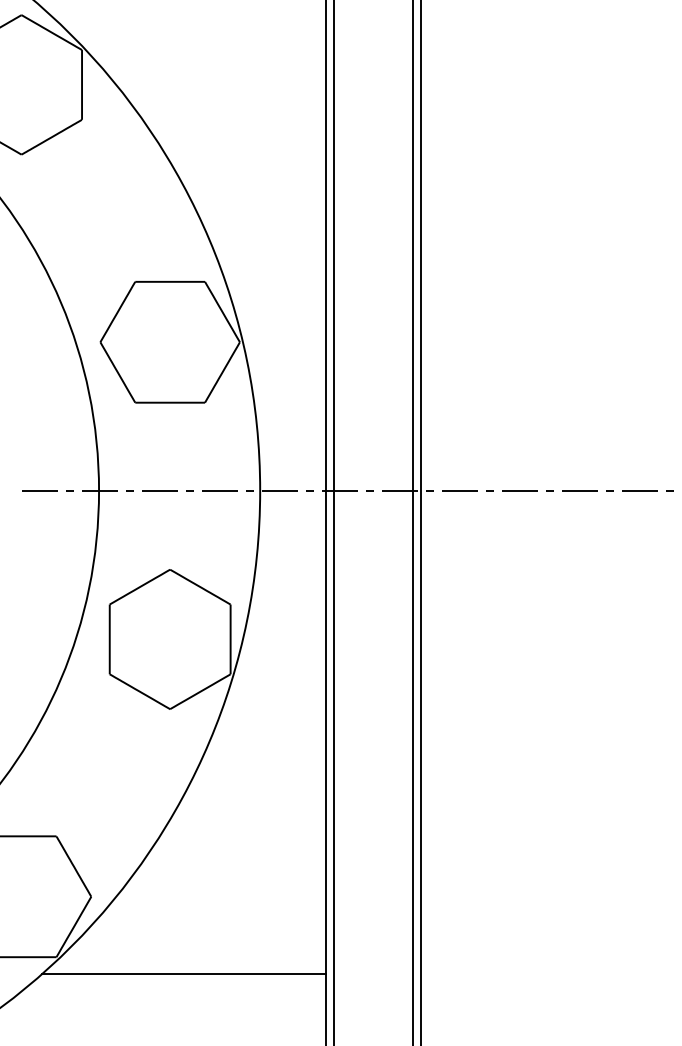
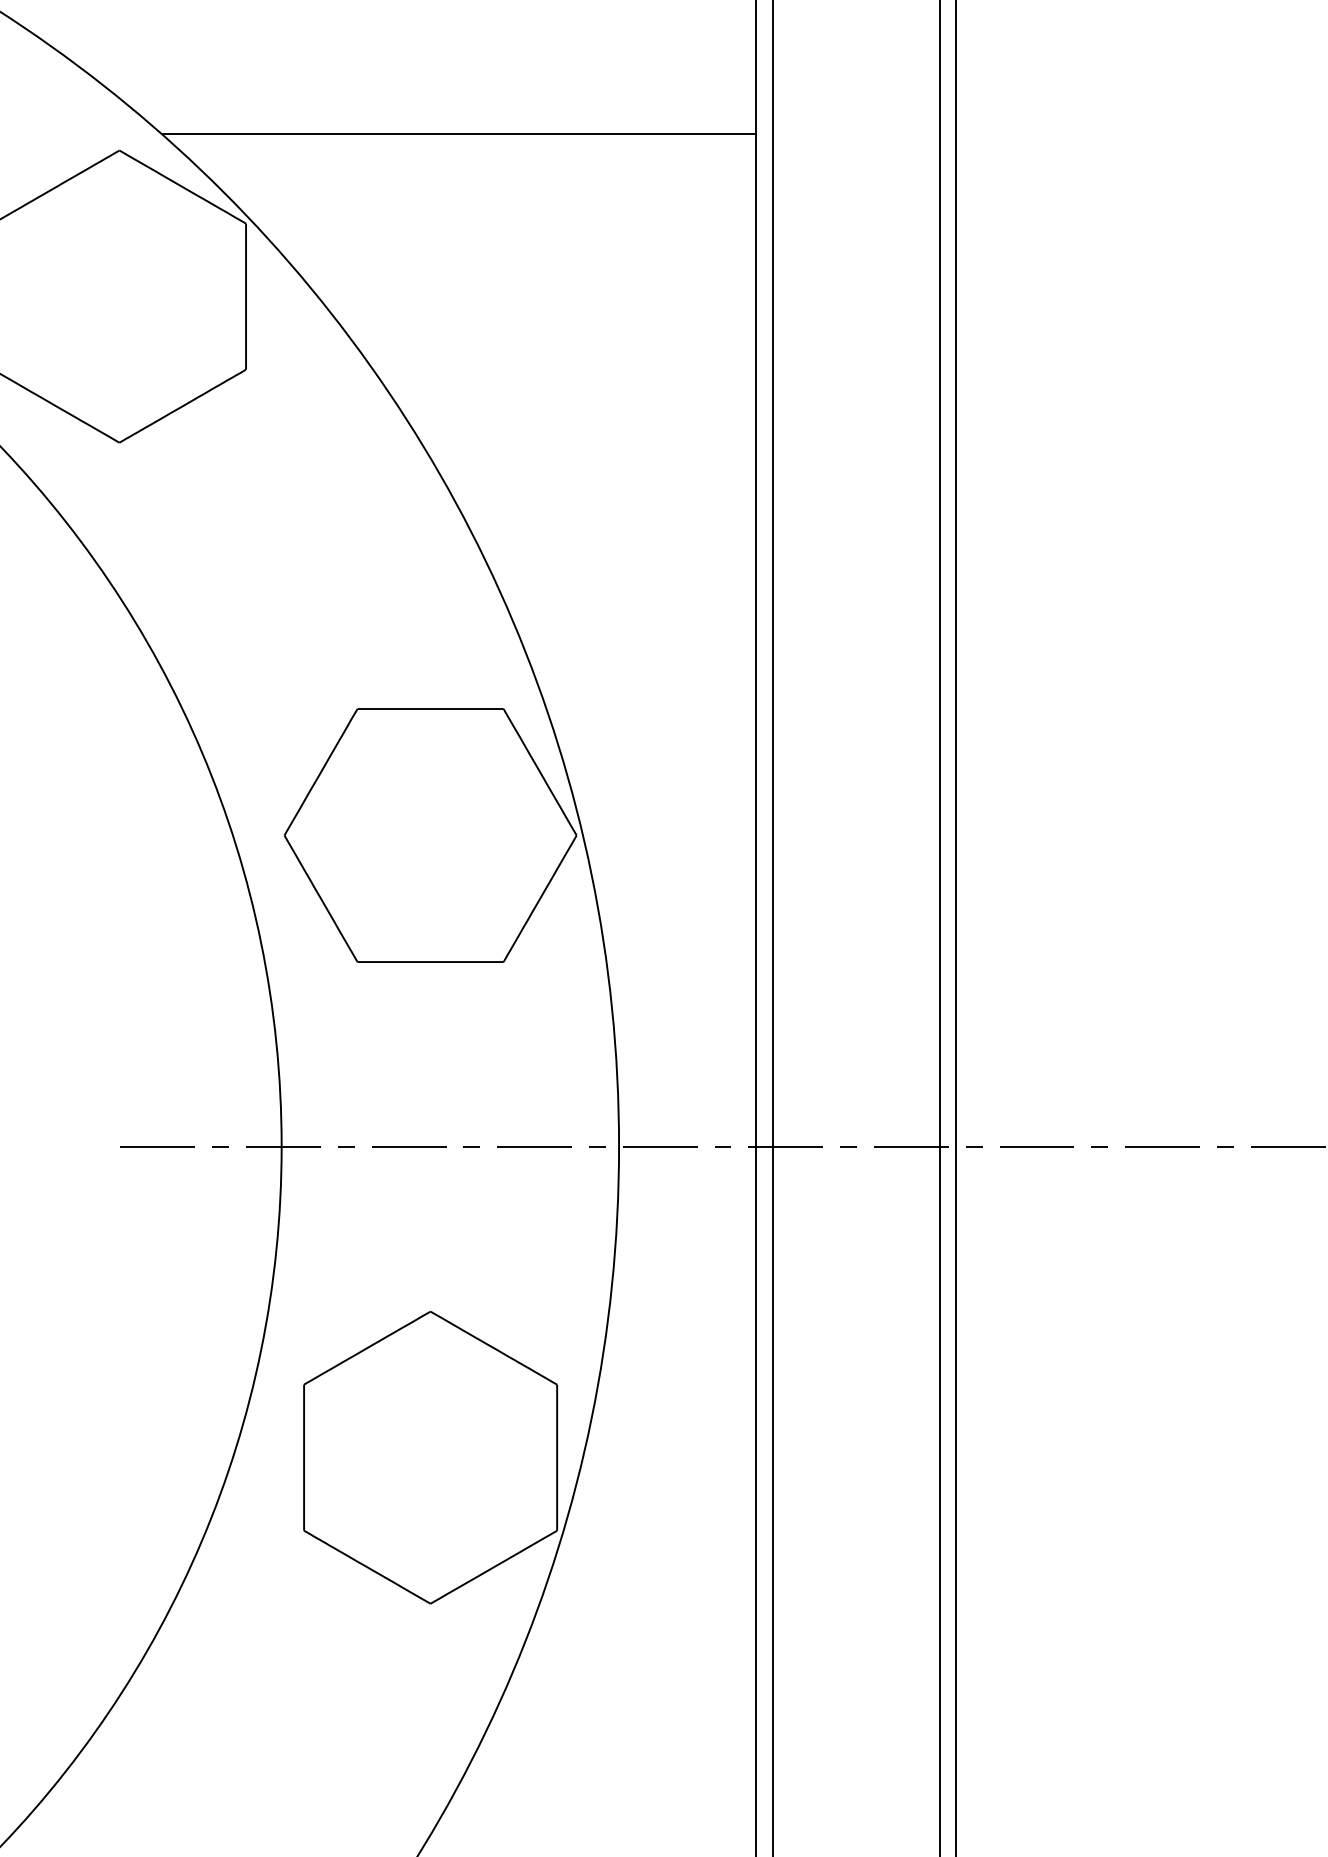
line: (183, 7) -> (458, 134), added

